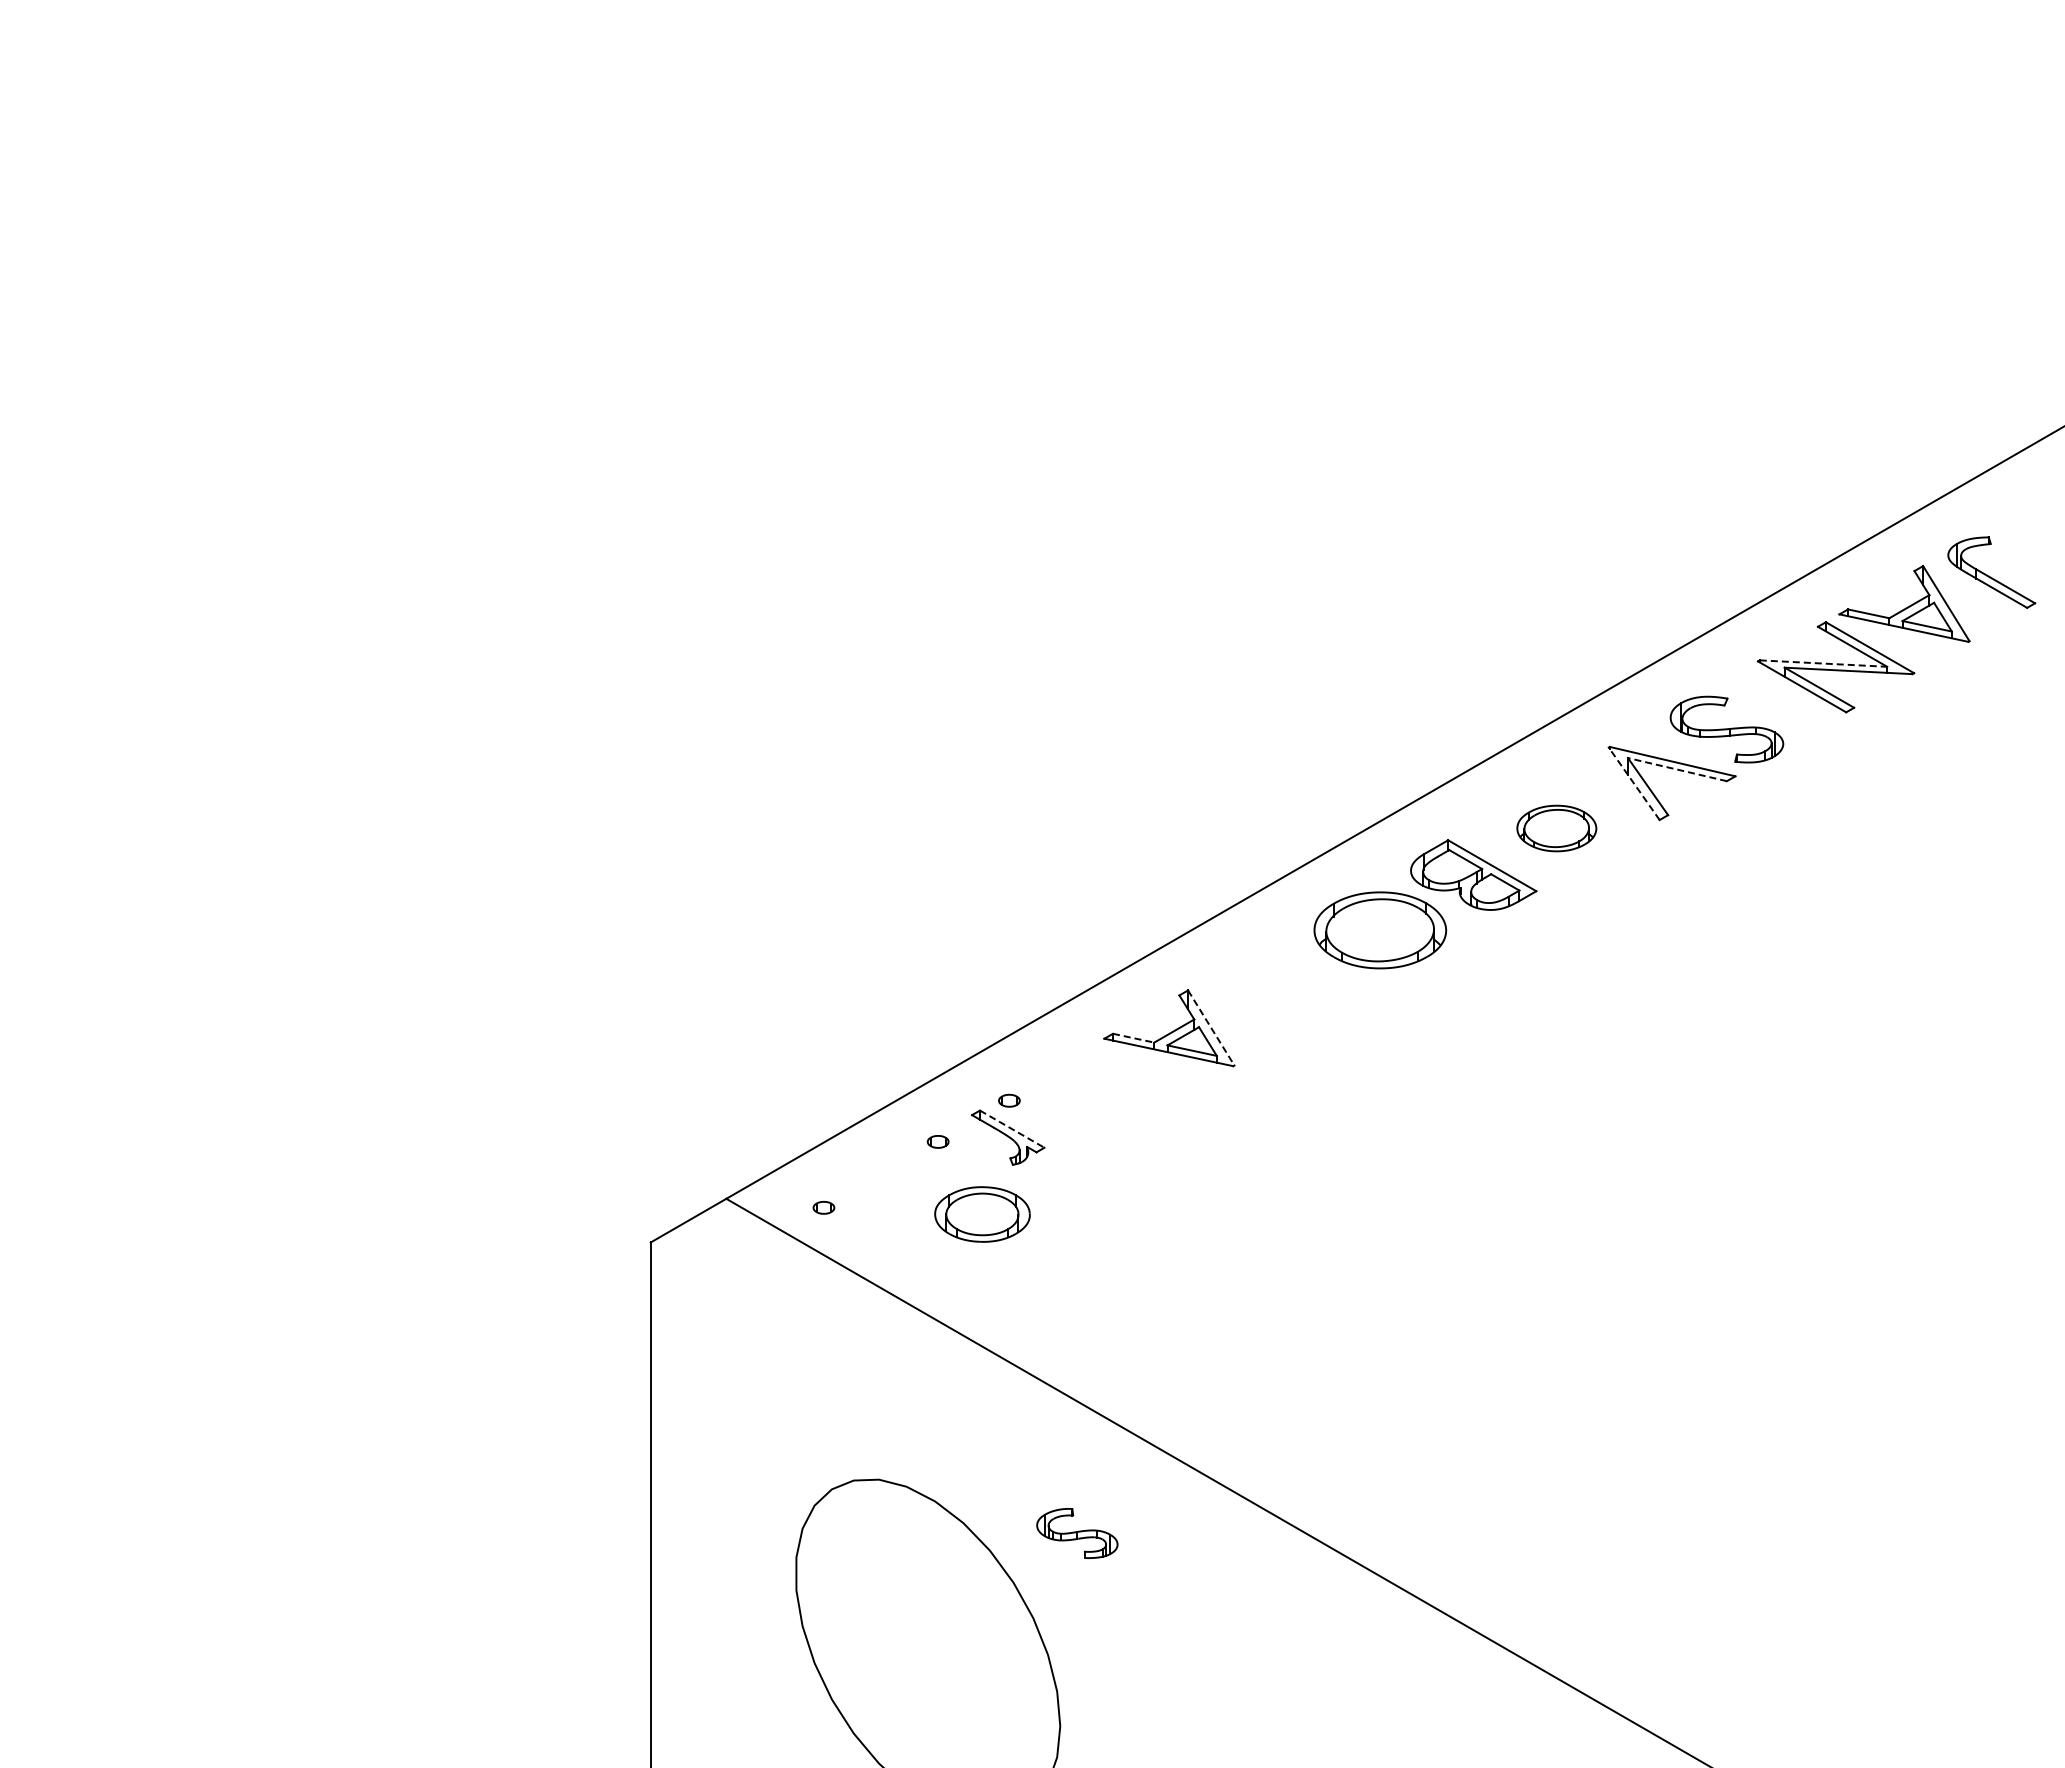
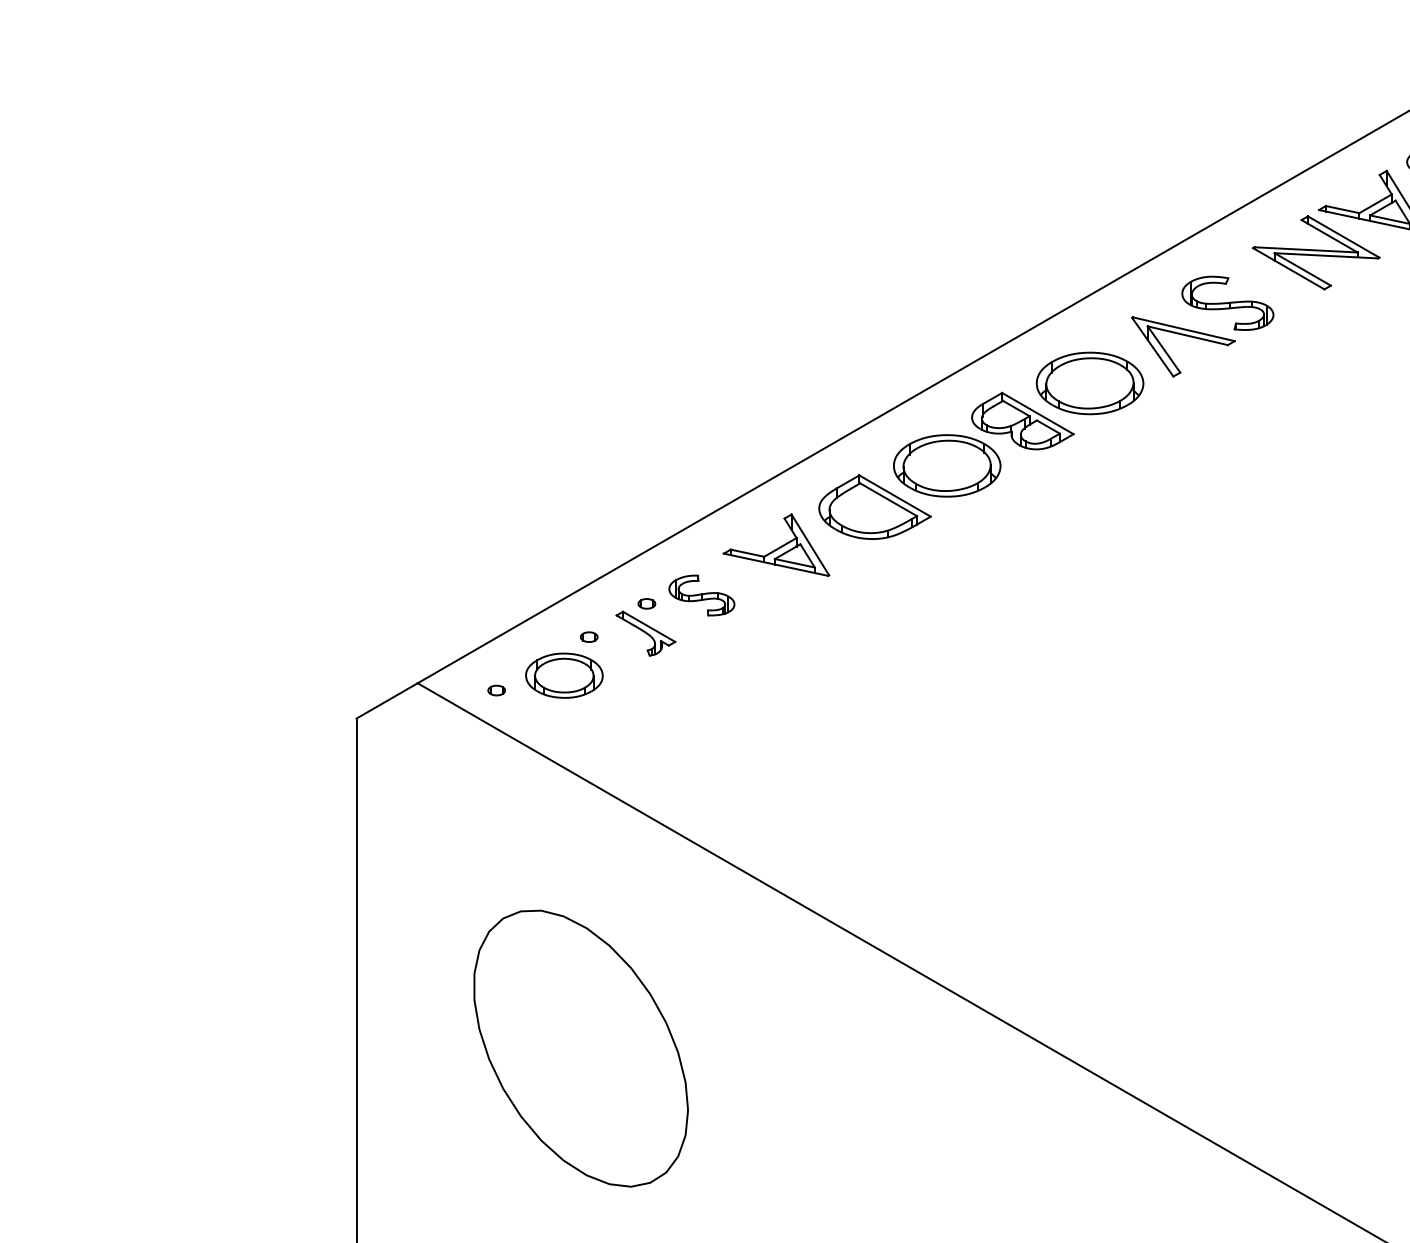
line: (1823, 663) -> (1306, 249), dashed -> solid
line: (1677, 769) -> (1187, 335), dashed -> solid
line: (1633, 783) -> (1152, 346), dashed -> solid
part: (1556, 828) -> (1089, 383), size x1.67
part: (1290, 981) -> (874, 507), added
line: (1211, 1028) -> (810, 545), dashed -> solid
line: (1134, 1038) -> (748, 553), dashed -> solid
line: (1012, 1129) -> (649, 627), dashed -> solid
part: (982, 1214) -> (564, 675), moved
part: (1077, 1533) -> (702, 595), moved

